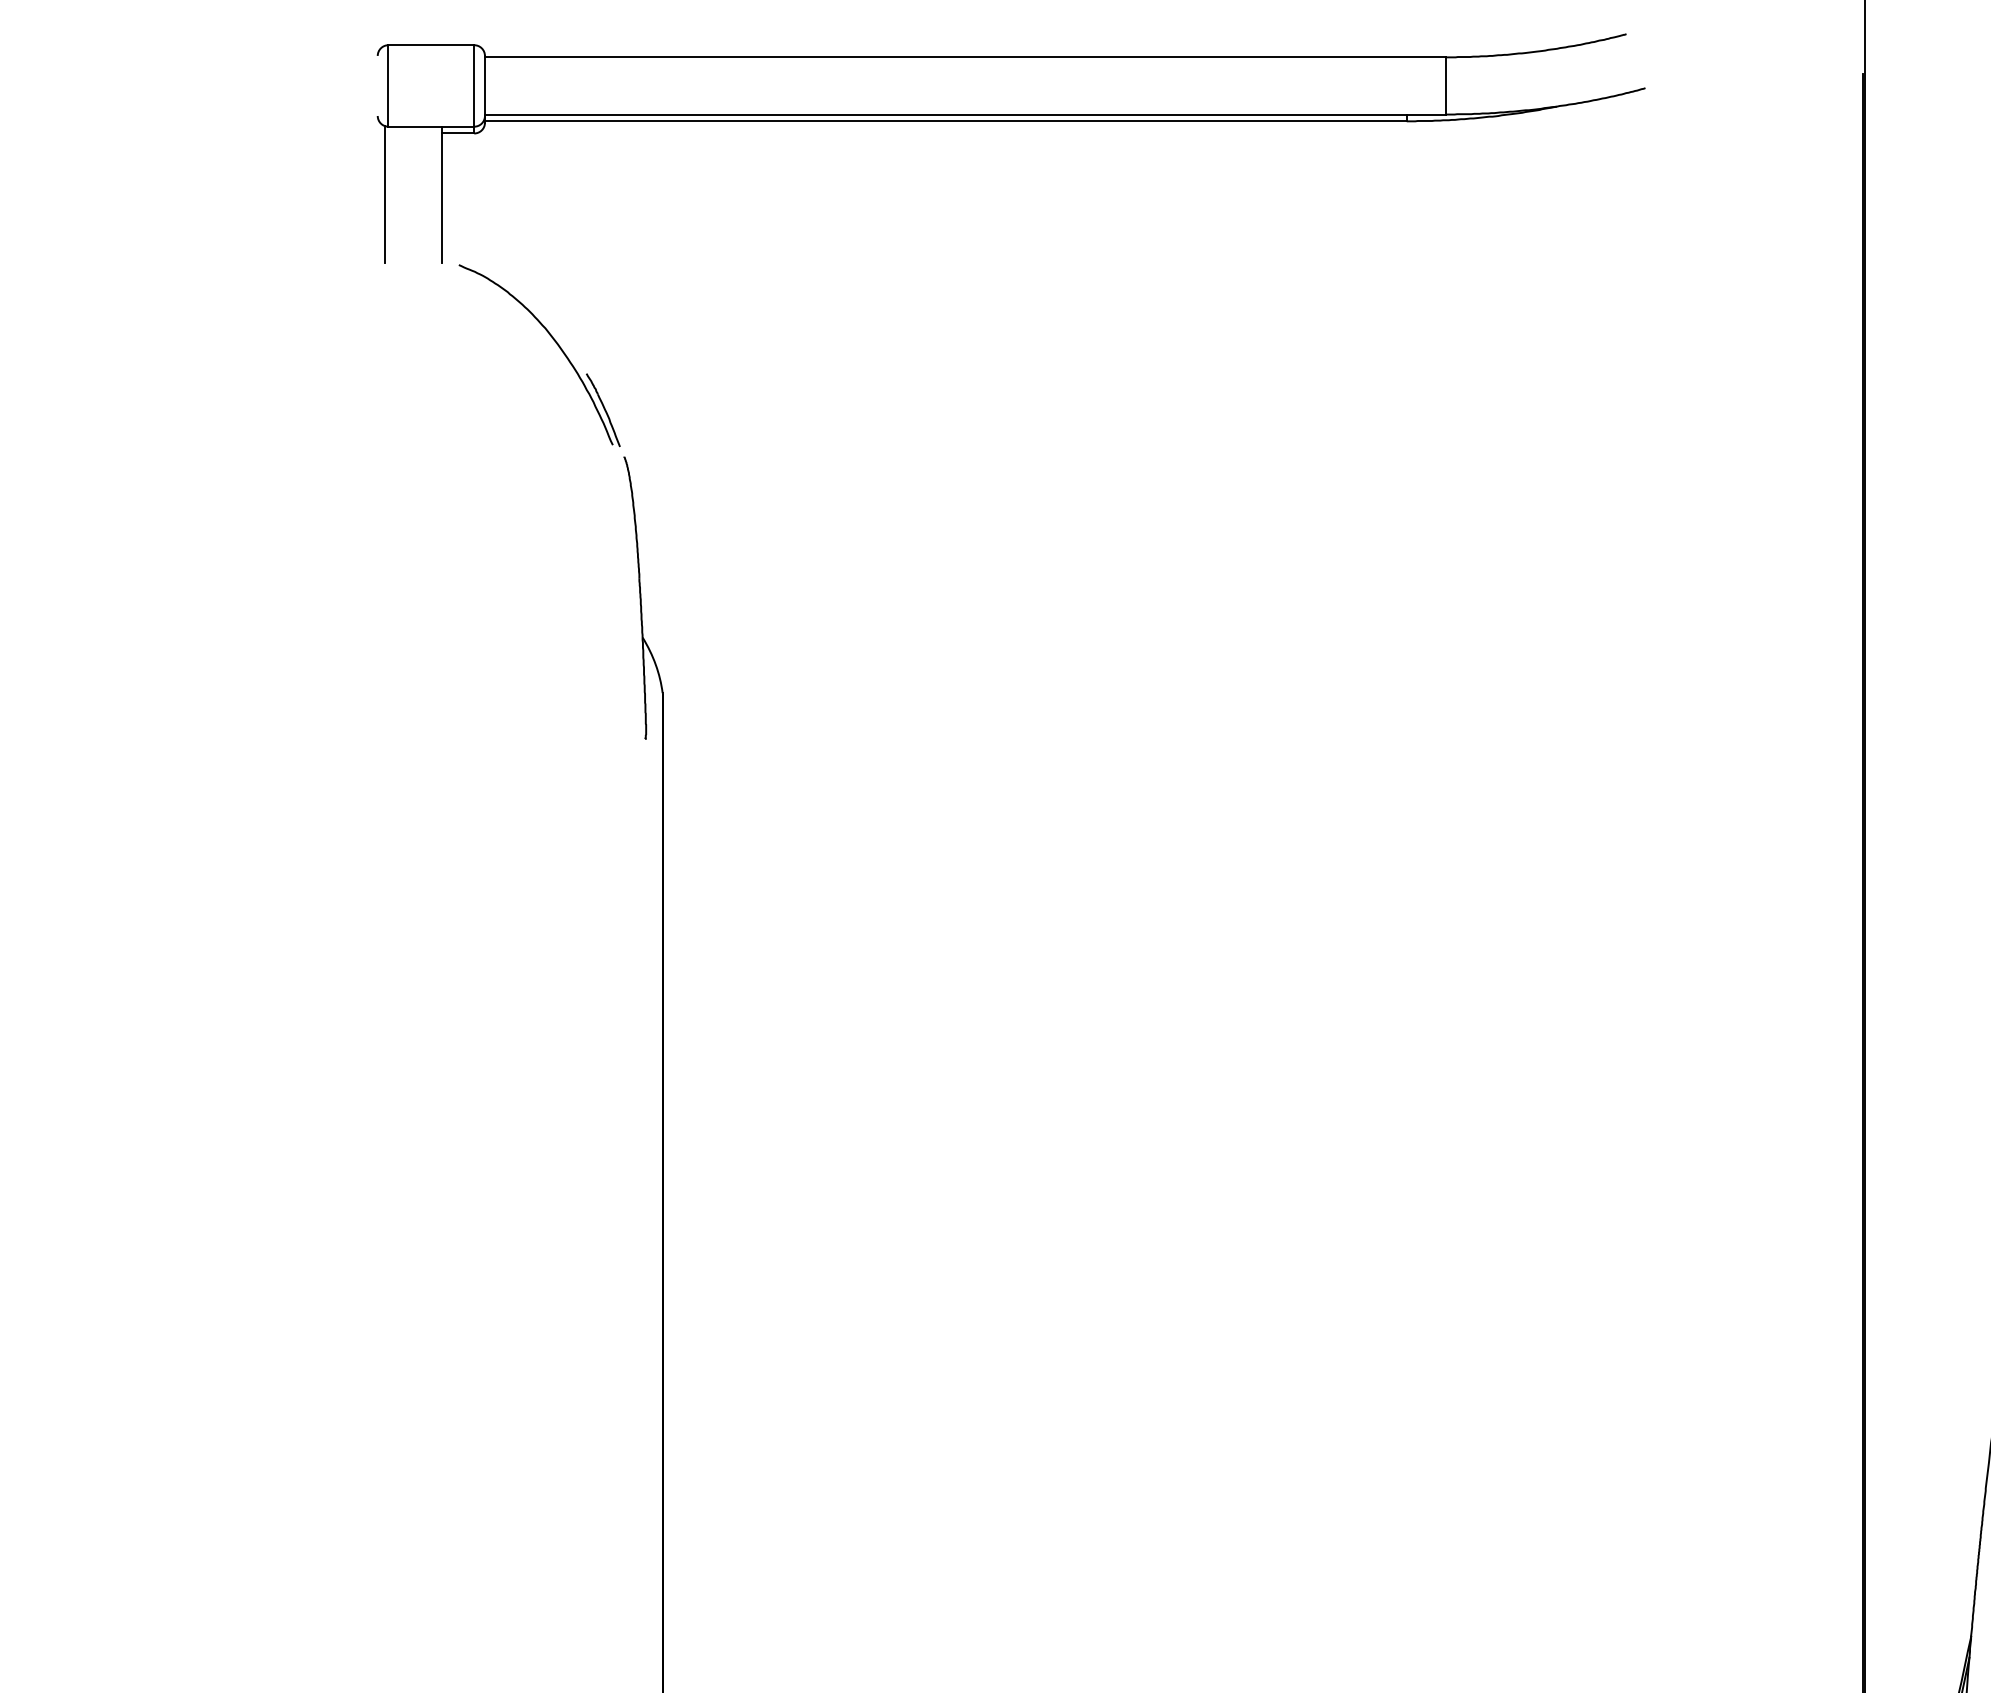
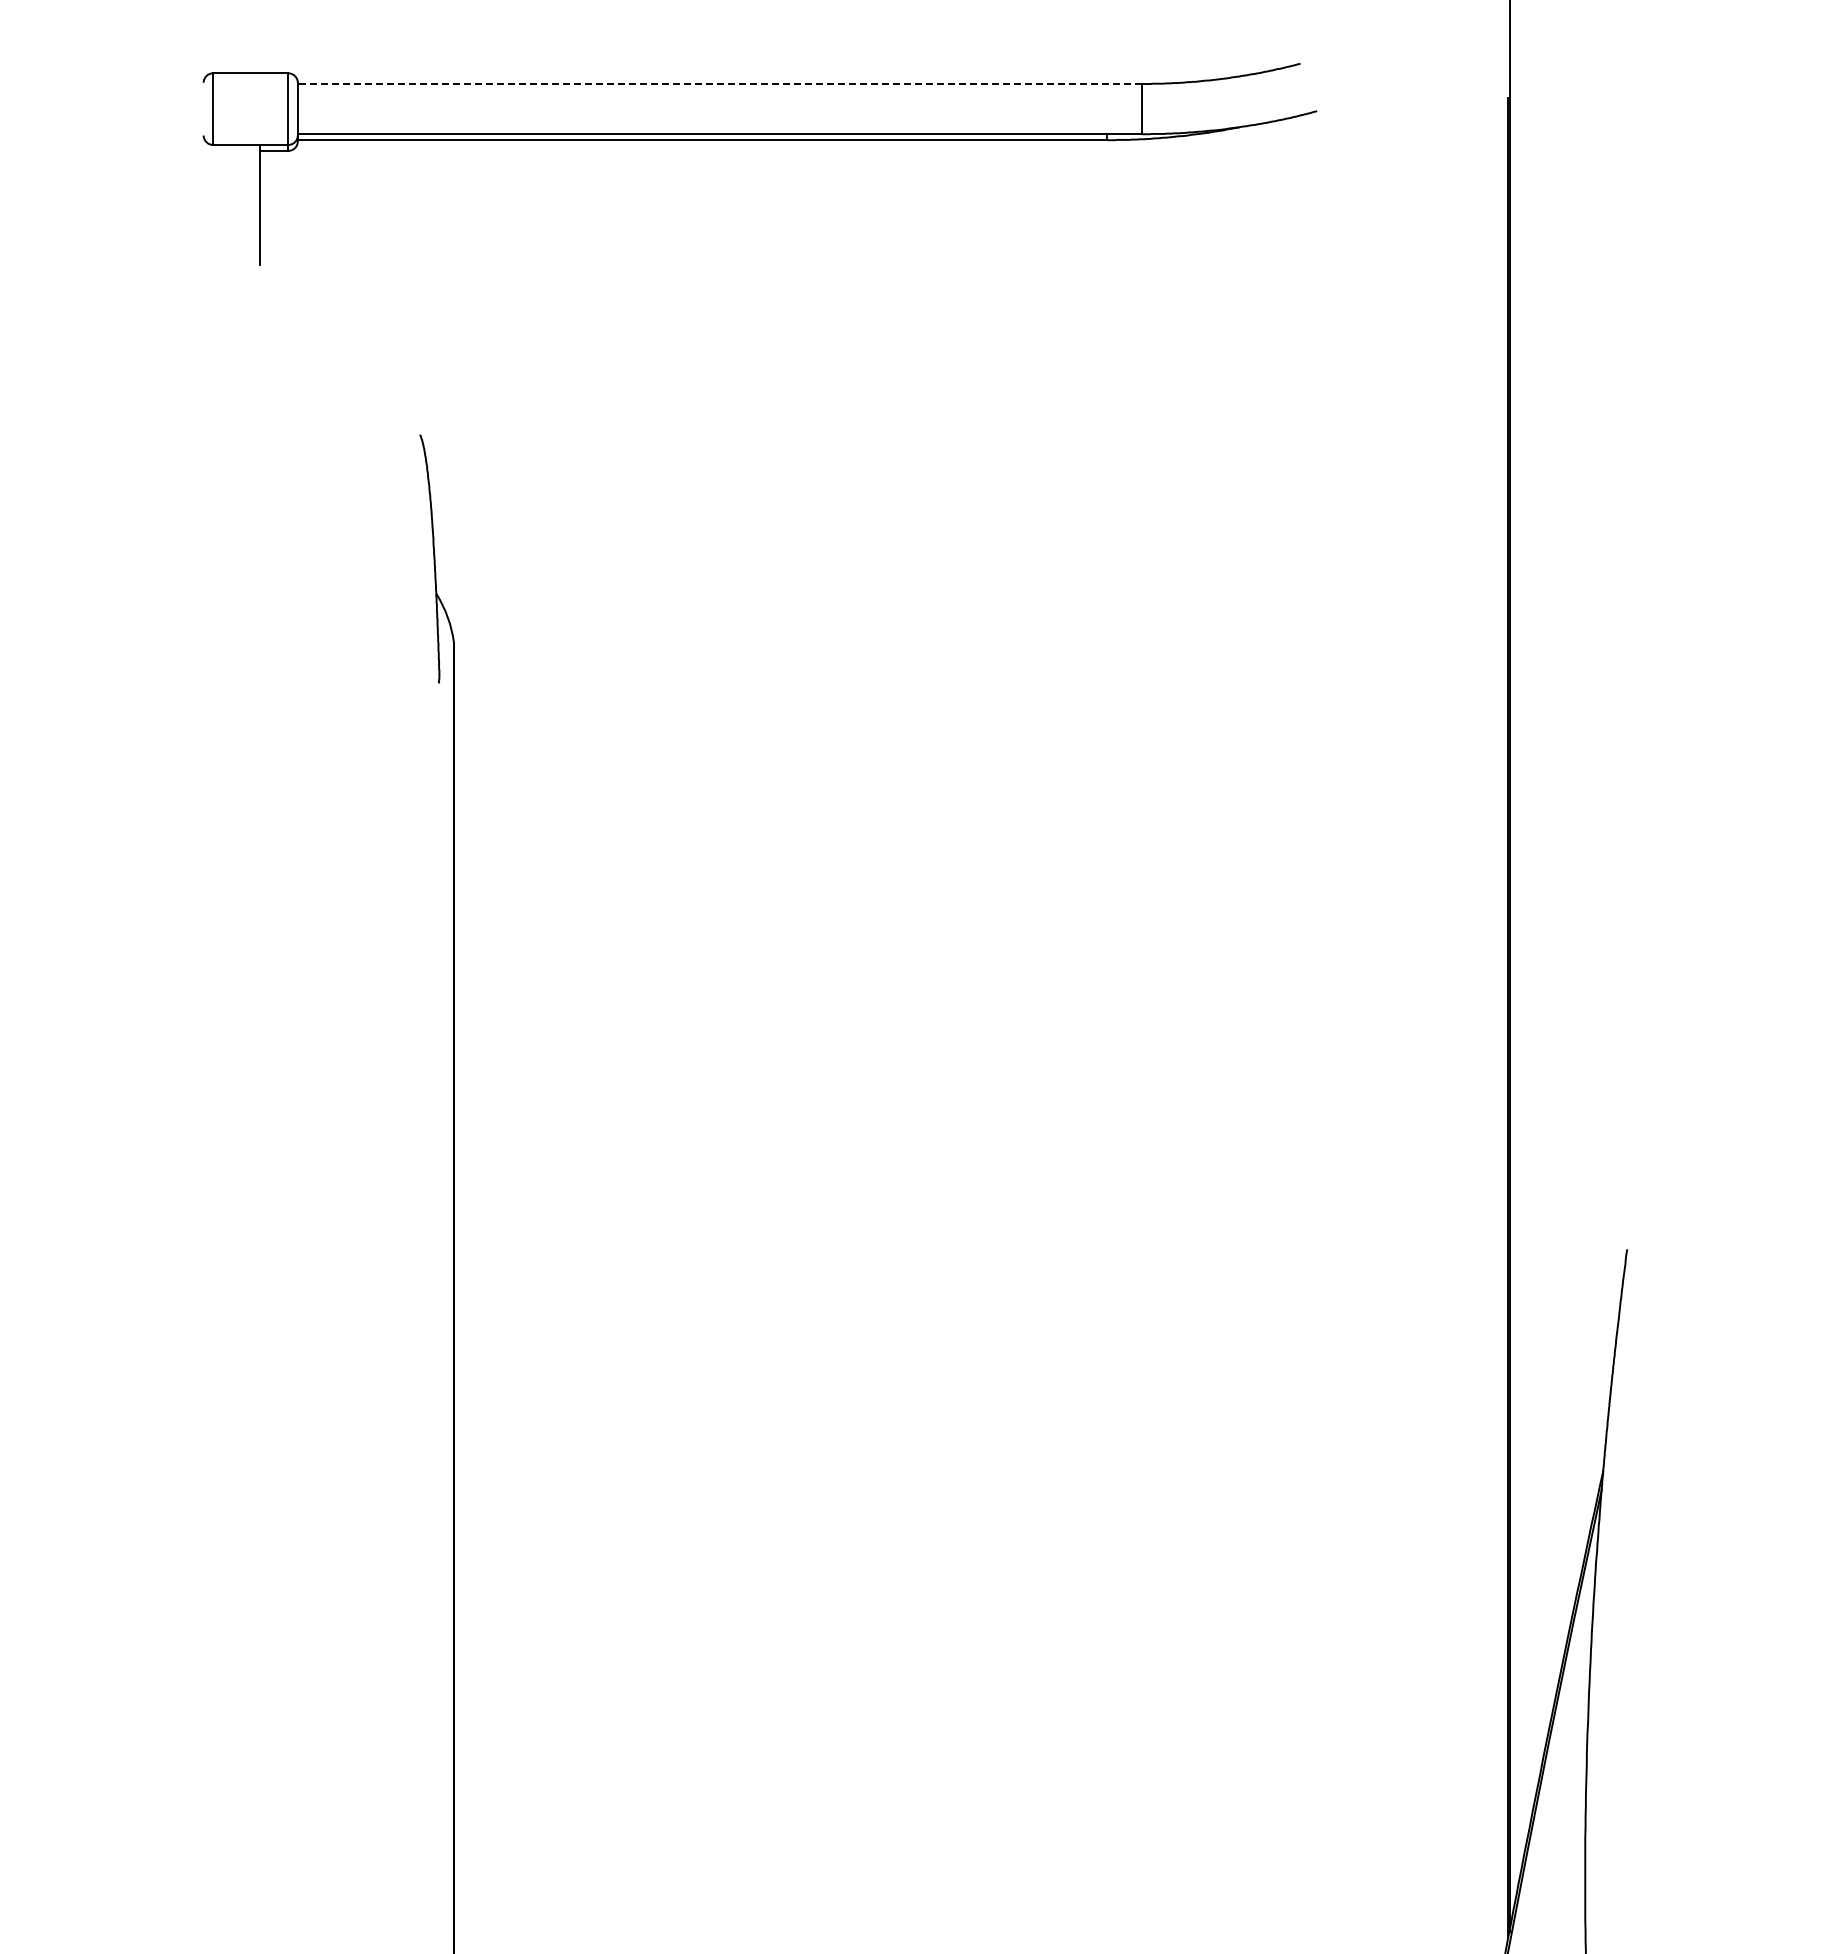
line: (965, 57) -> (719, 84), solid -> dashed
line: (384, 194) -> (209, 204), removed
part: (552, 340) -> (357, 332), removed

